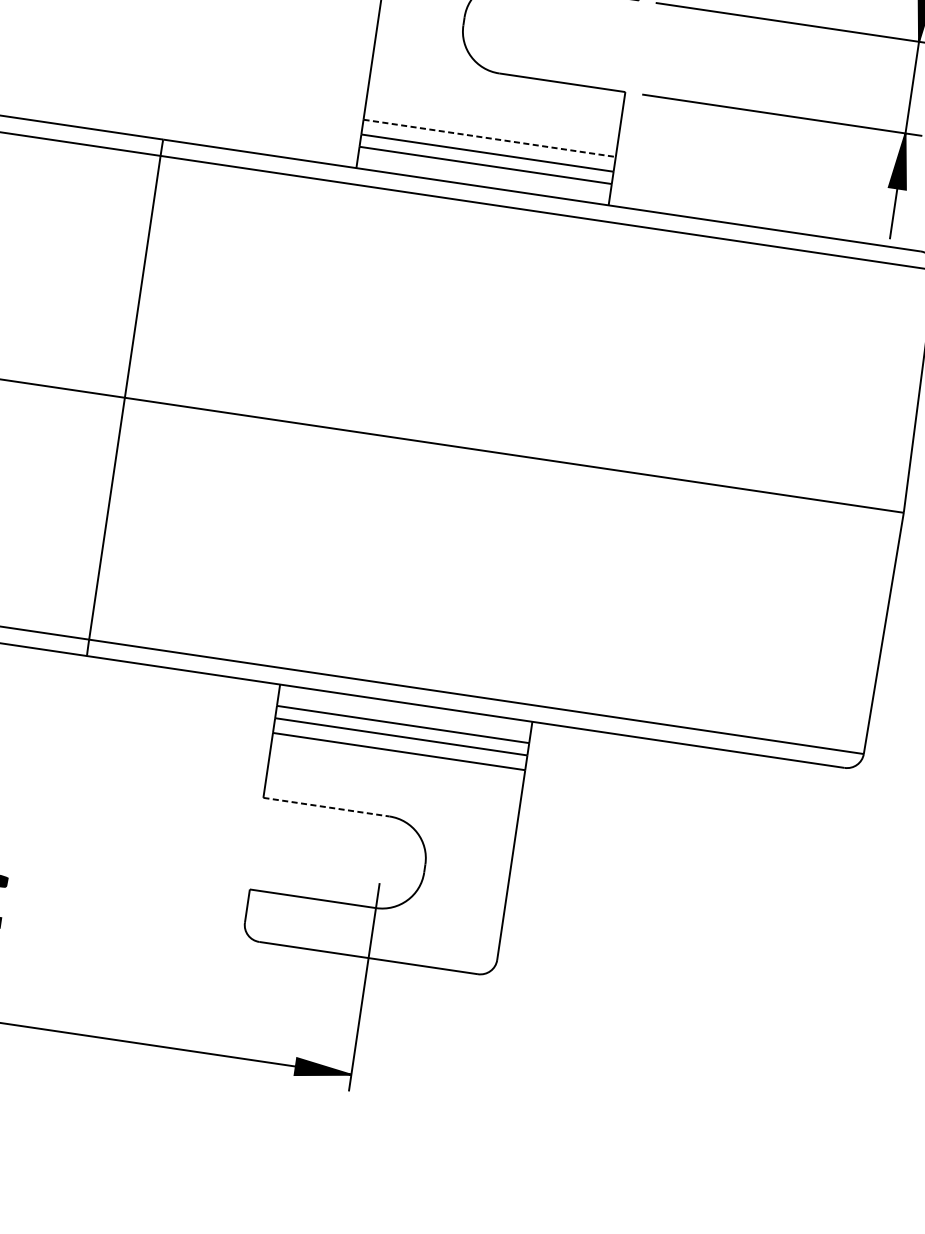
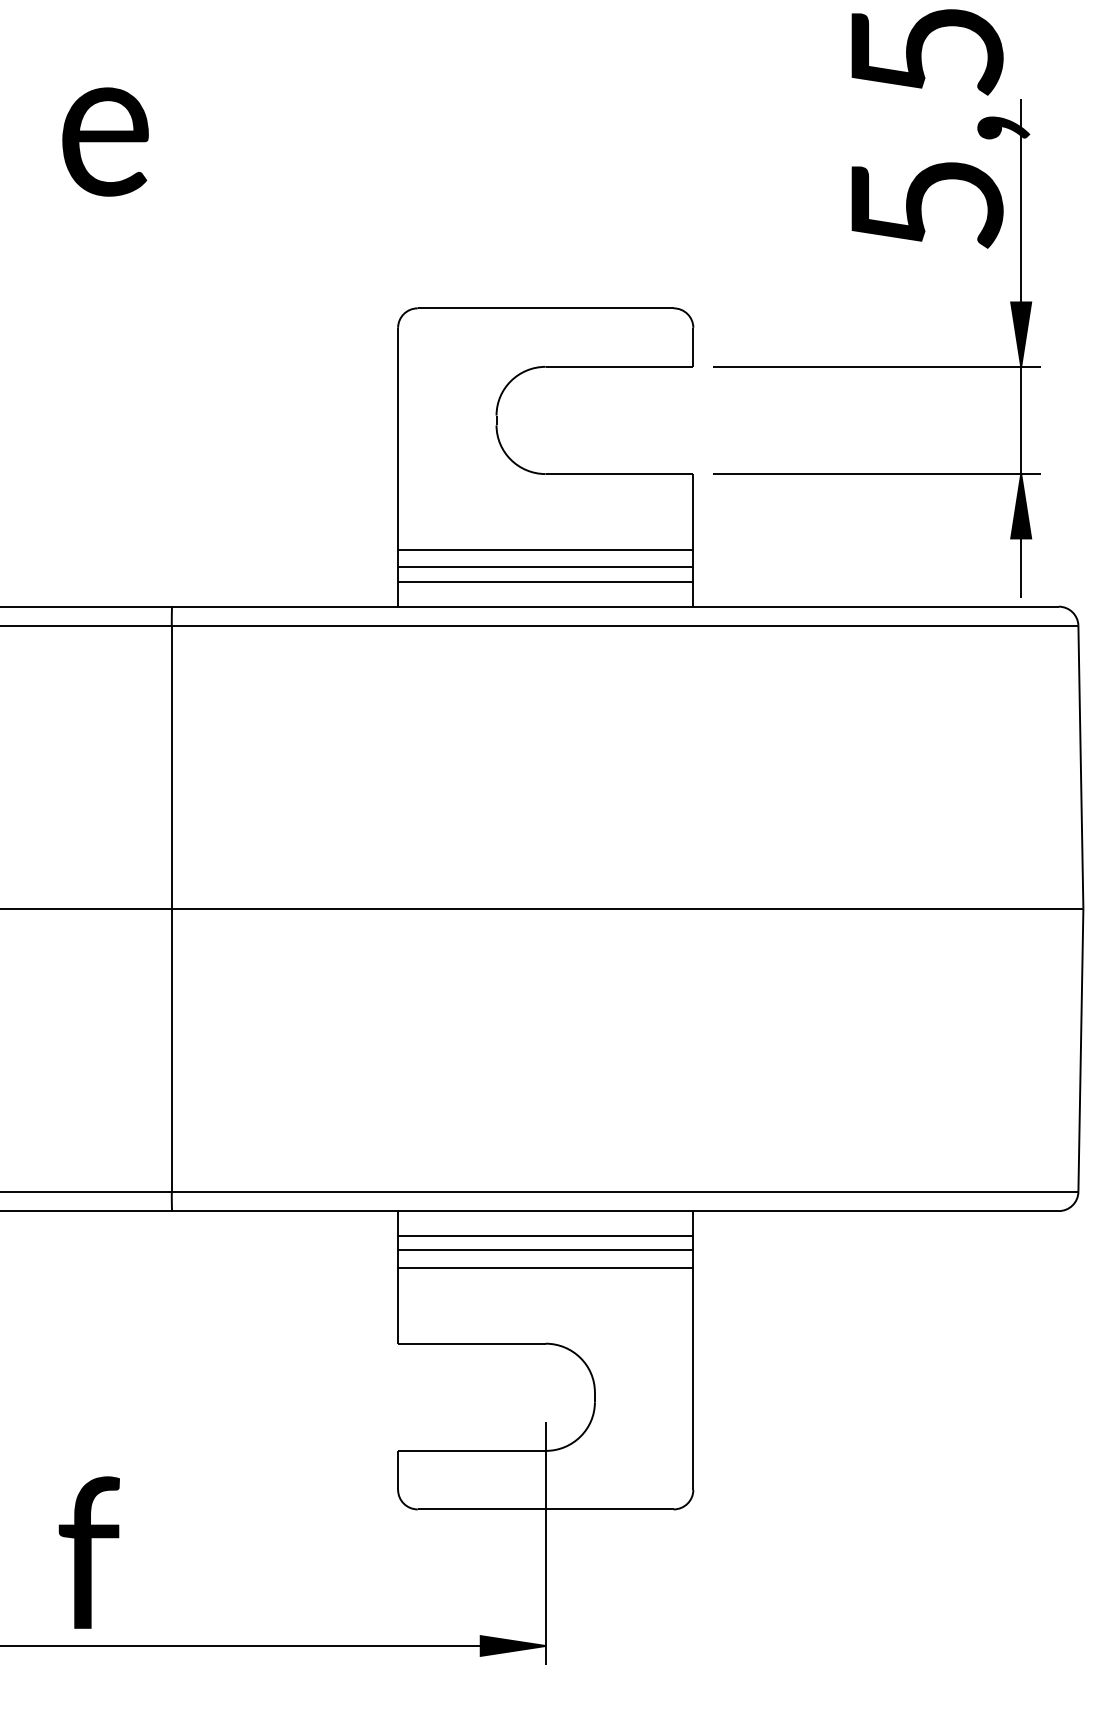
line: (489, 138) -> (545, 550), dashed -> solid
line: (326, 806) -> (471, 1343), dashed -> solid

